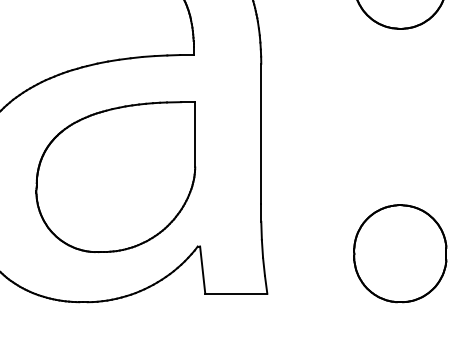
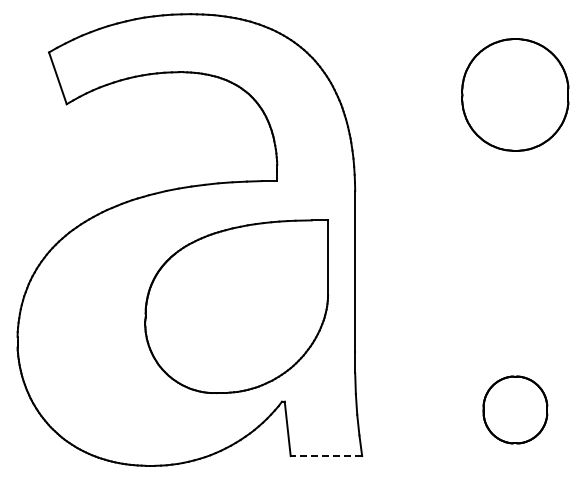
part: (115, 176) -> (236, 306), moved
part: (400, 253) -> (515, 409), size x0.6
line: (236, 294) -> (326, 456), solid -> dashed

